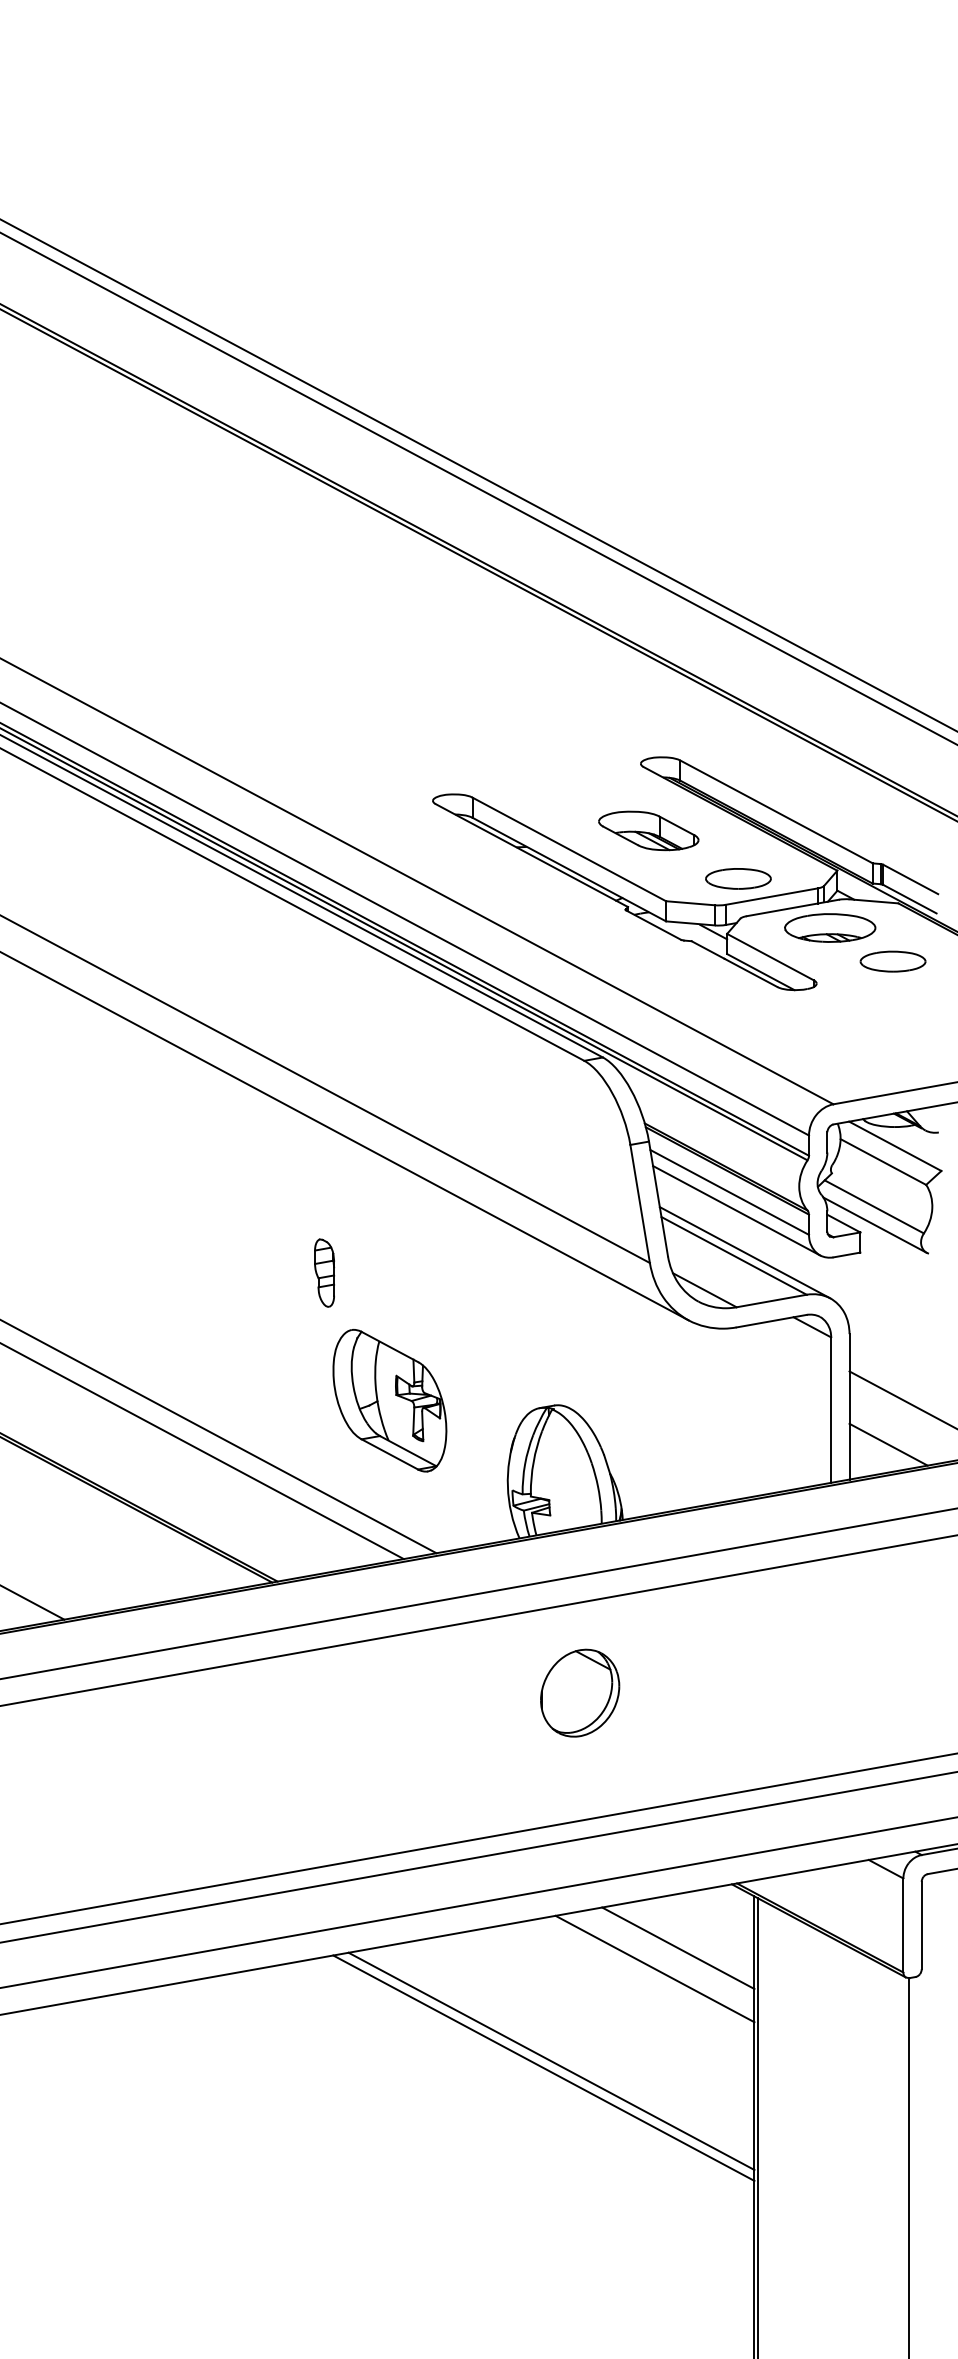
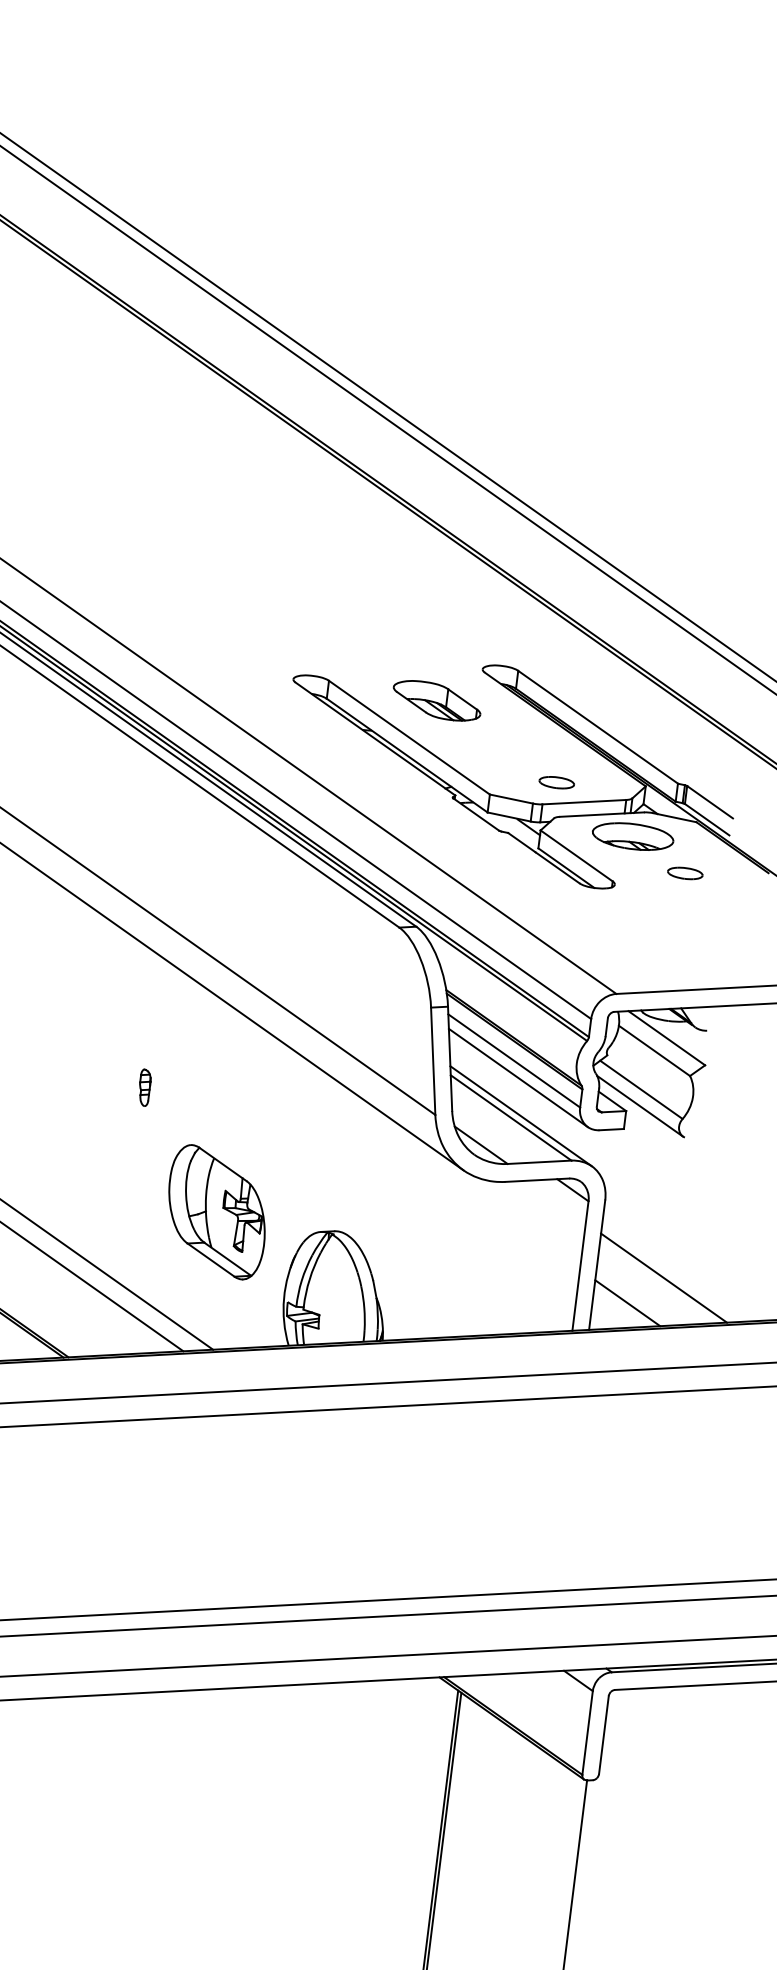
part: (648, 830) -> (436, 700), moved
part: (738, 878) -> (556, 782), size x0.6
part: (892, 961) -> (684, 873), size x0.6
part: (324, 1272) -> (144, 1087), size x0.6
part: (389, 1400) -> (216, 1212), moved
part: (580, 1692) -> (325, 1489), removed
line: (678, 1948) -> (384, 1728), removed
line: (654, 1968) -> (361, 1743), removed
line: (551, 2060) -> (259, 1814), removed
line: (543, 2067) -> (251, 1819), removed

